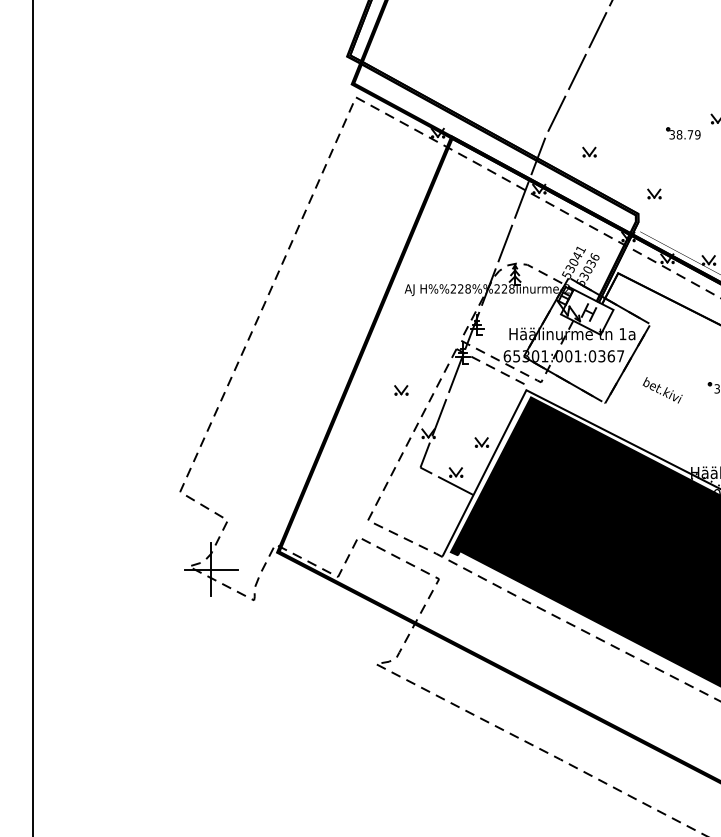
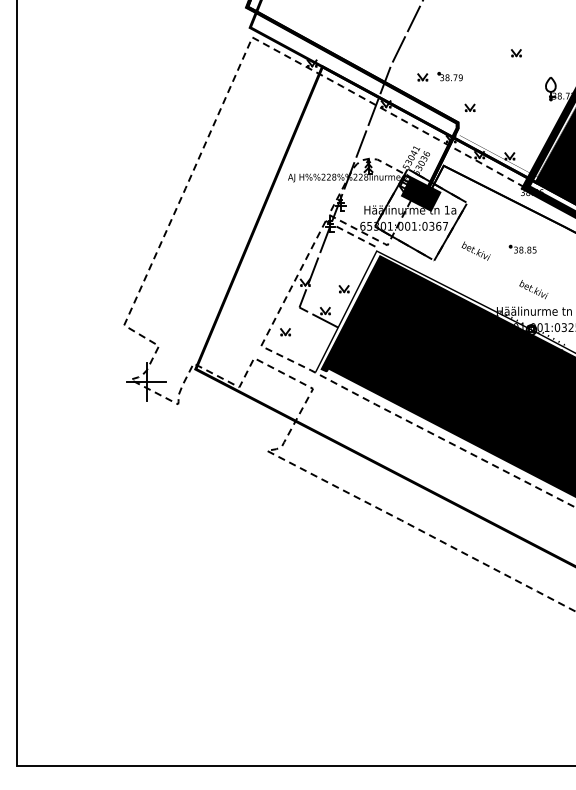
part: (682, 133) -> (449, 76), moved
fill: (587, 311) -> (421, 193), added
part: (401, 390) -> (285, 332), moved

